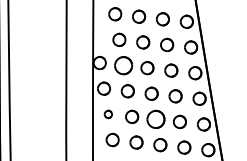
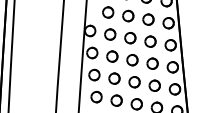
part: (123, 65) -> (110, 34), size x0.71
part: (108, 114) -> (94, 75), size x1.67
part: (155, 119) -> (134, 82), size x0.71

